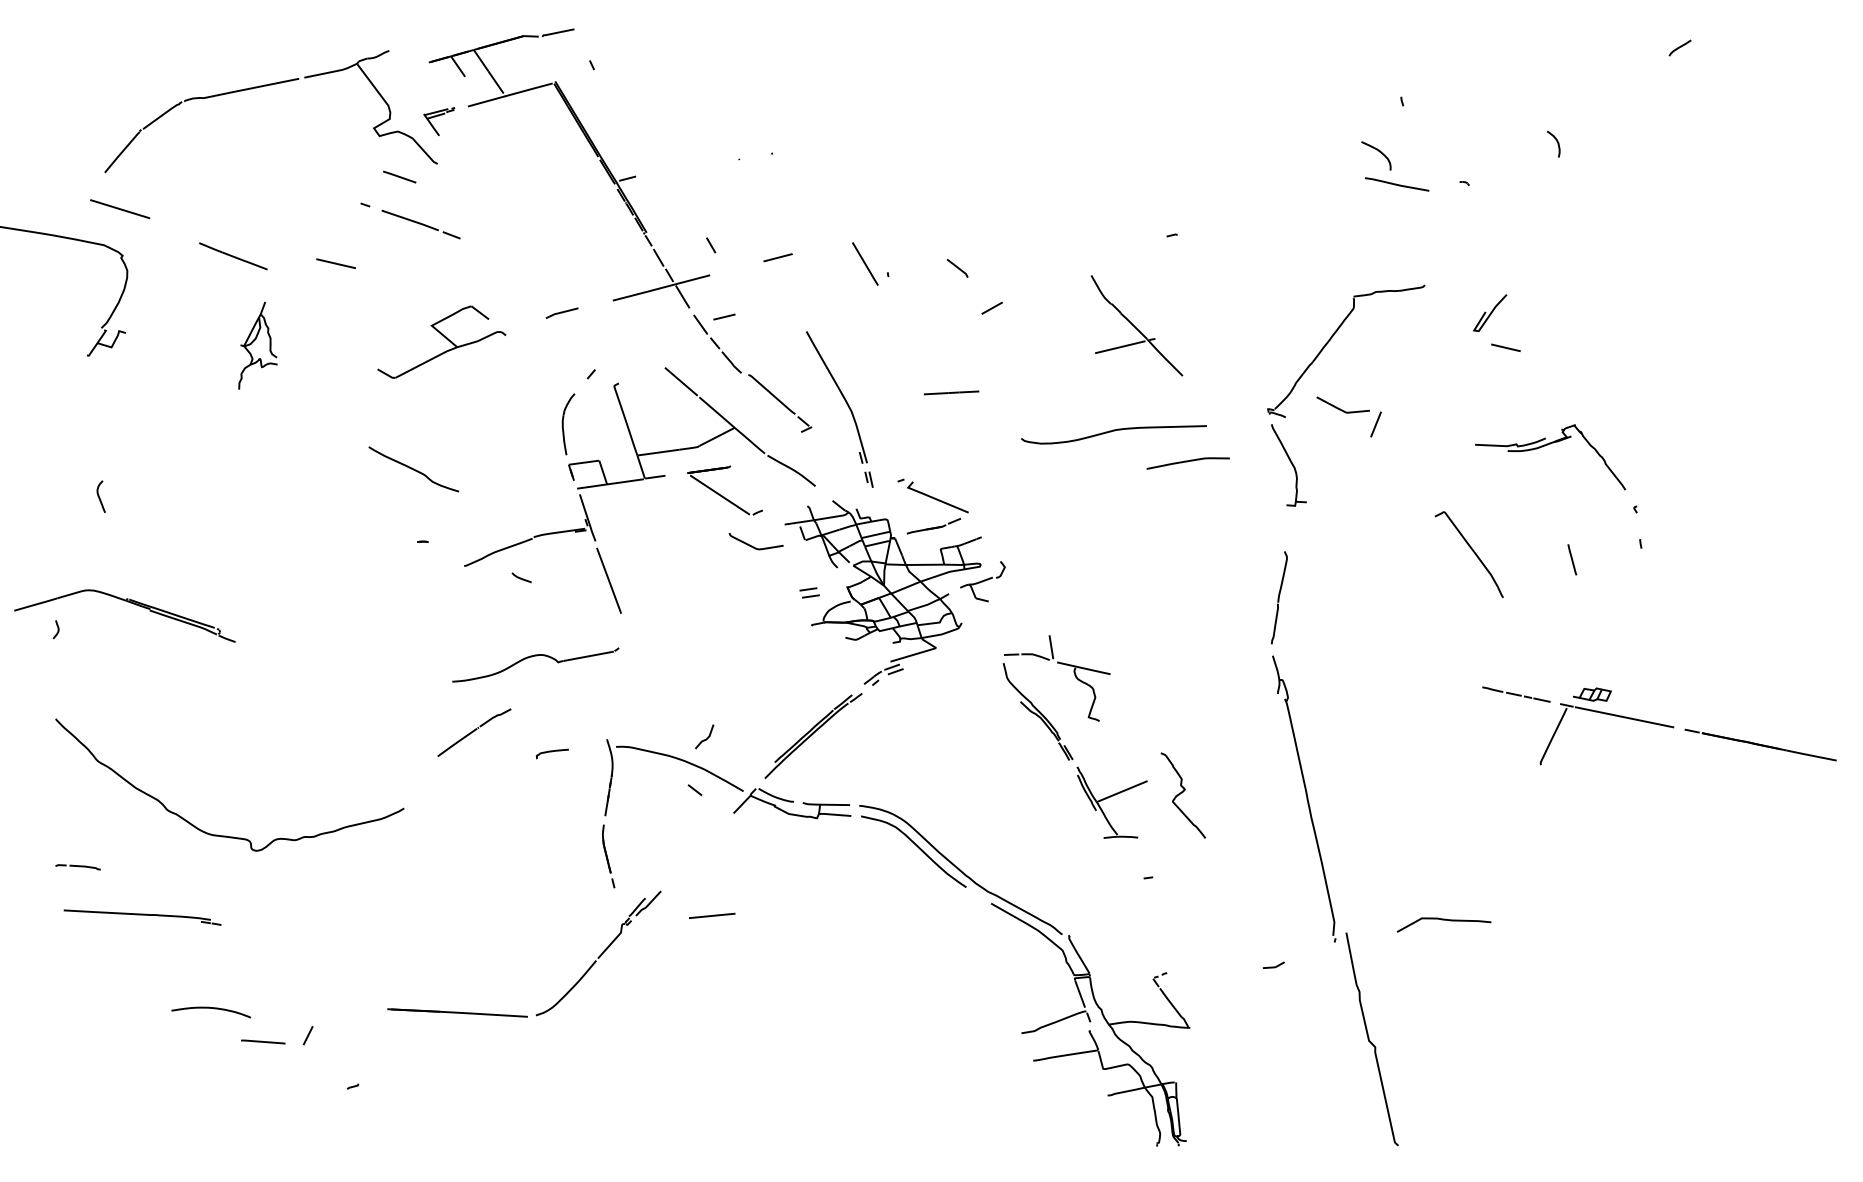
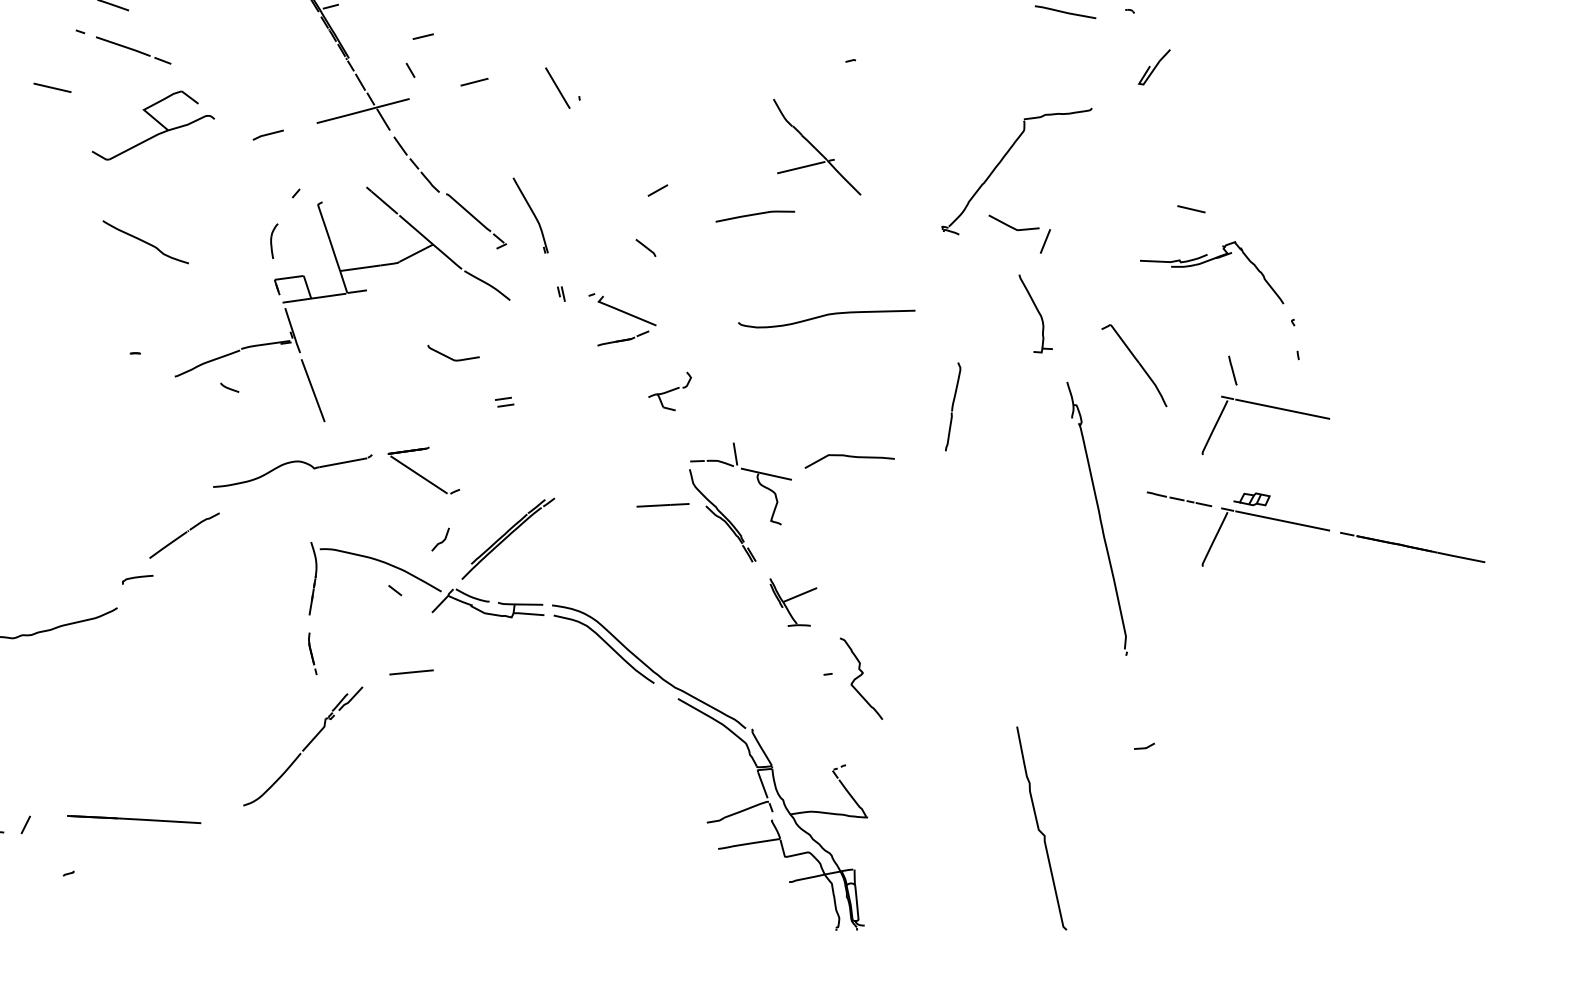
curve: (957, 268) -> (645, 248), moved
line: (991, 307) -> (657, 189), moved
curve: (1490, 313) -> (1154, 67), moved
line: (724, 316) -> (423, 36), moved
part: (441, 341) -> (153, 124), moved
line: (1505, 347) -> (1190, 208), moved
line: (951, 392) -> (662, 504), moved
part: (836, 397) -> (530, 215), size x0.6
part: (568, 424) -> (274, 241), size x0.6
curve: (1111, 432) -> (824, 316), moved
curve: (1187, 462) -> (754, 215), moved
part: (1288, 465) -> (1035, 313), moved
curve: (413, 469) -> (145, 242), moved
part: (724, 490) -> (423, 470), moved
part: (882, 592) -> (574, 401), removed
part: (1609, 598) -> (1268, 407), added
part: (532, 657) -> (289, 463), moved
line: (705, 738) -> (441, 541), moved
curve: (552, 752) -> (137, 578), moved
curve: (1182, 793) -> (860, 676), moved
part: (1304, 798) -> (1097, 518), moved
part: (1111, 802) -> (792, 602), size x0.7
part: (608, 856) -> (312, 653), size x0.7
line: (712, 915) -> (411, 672), moved
curve: (1443, 920) -> (849, 457), moved
curve: (1273, 966) -> (1144, 747), moved
line: (457, 1012) -> (134, 819), moved

